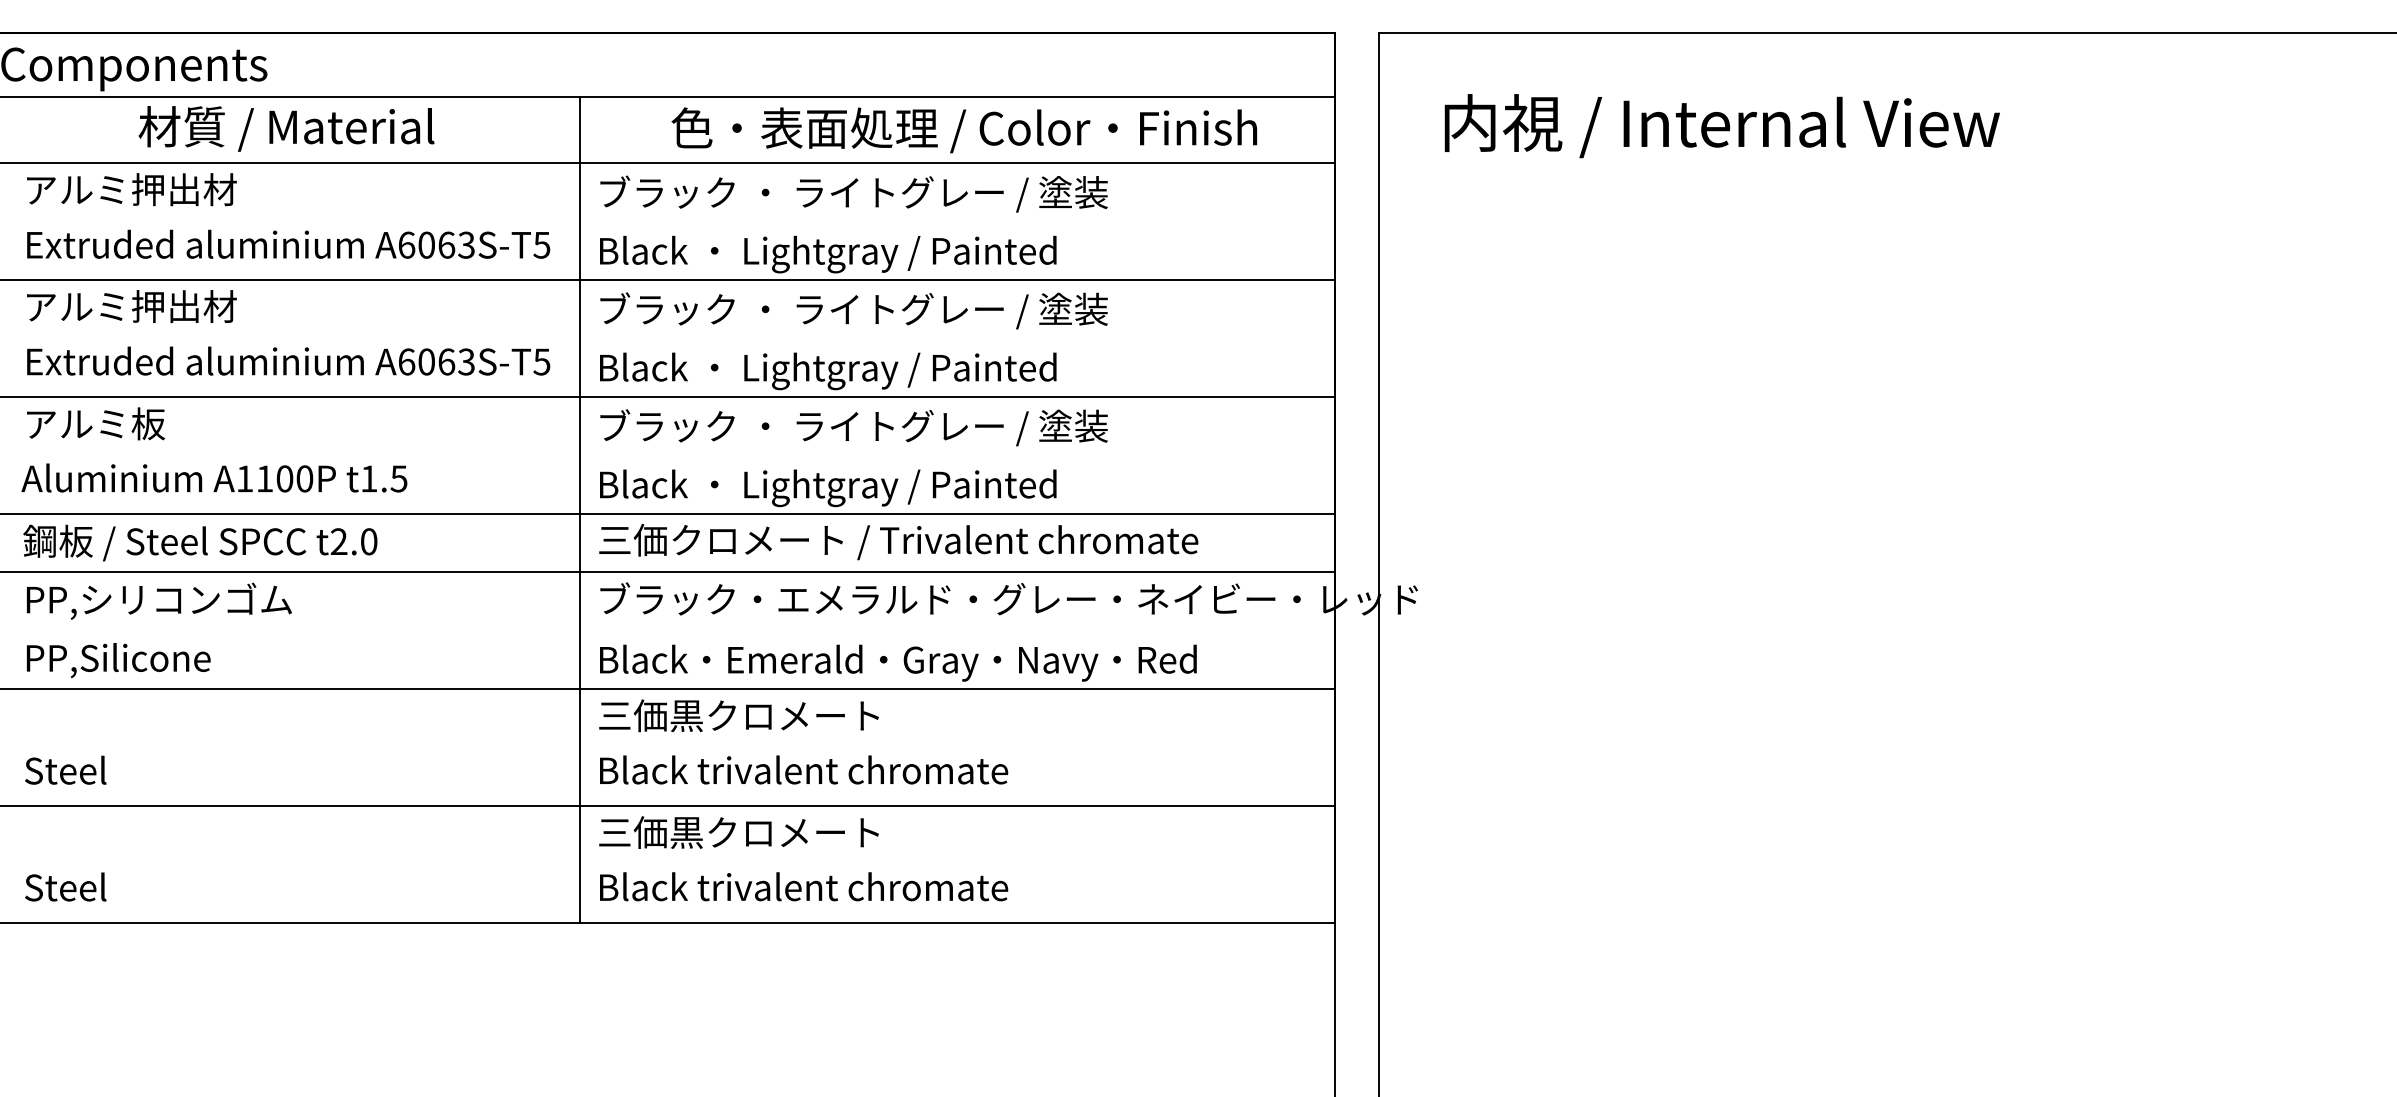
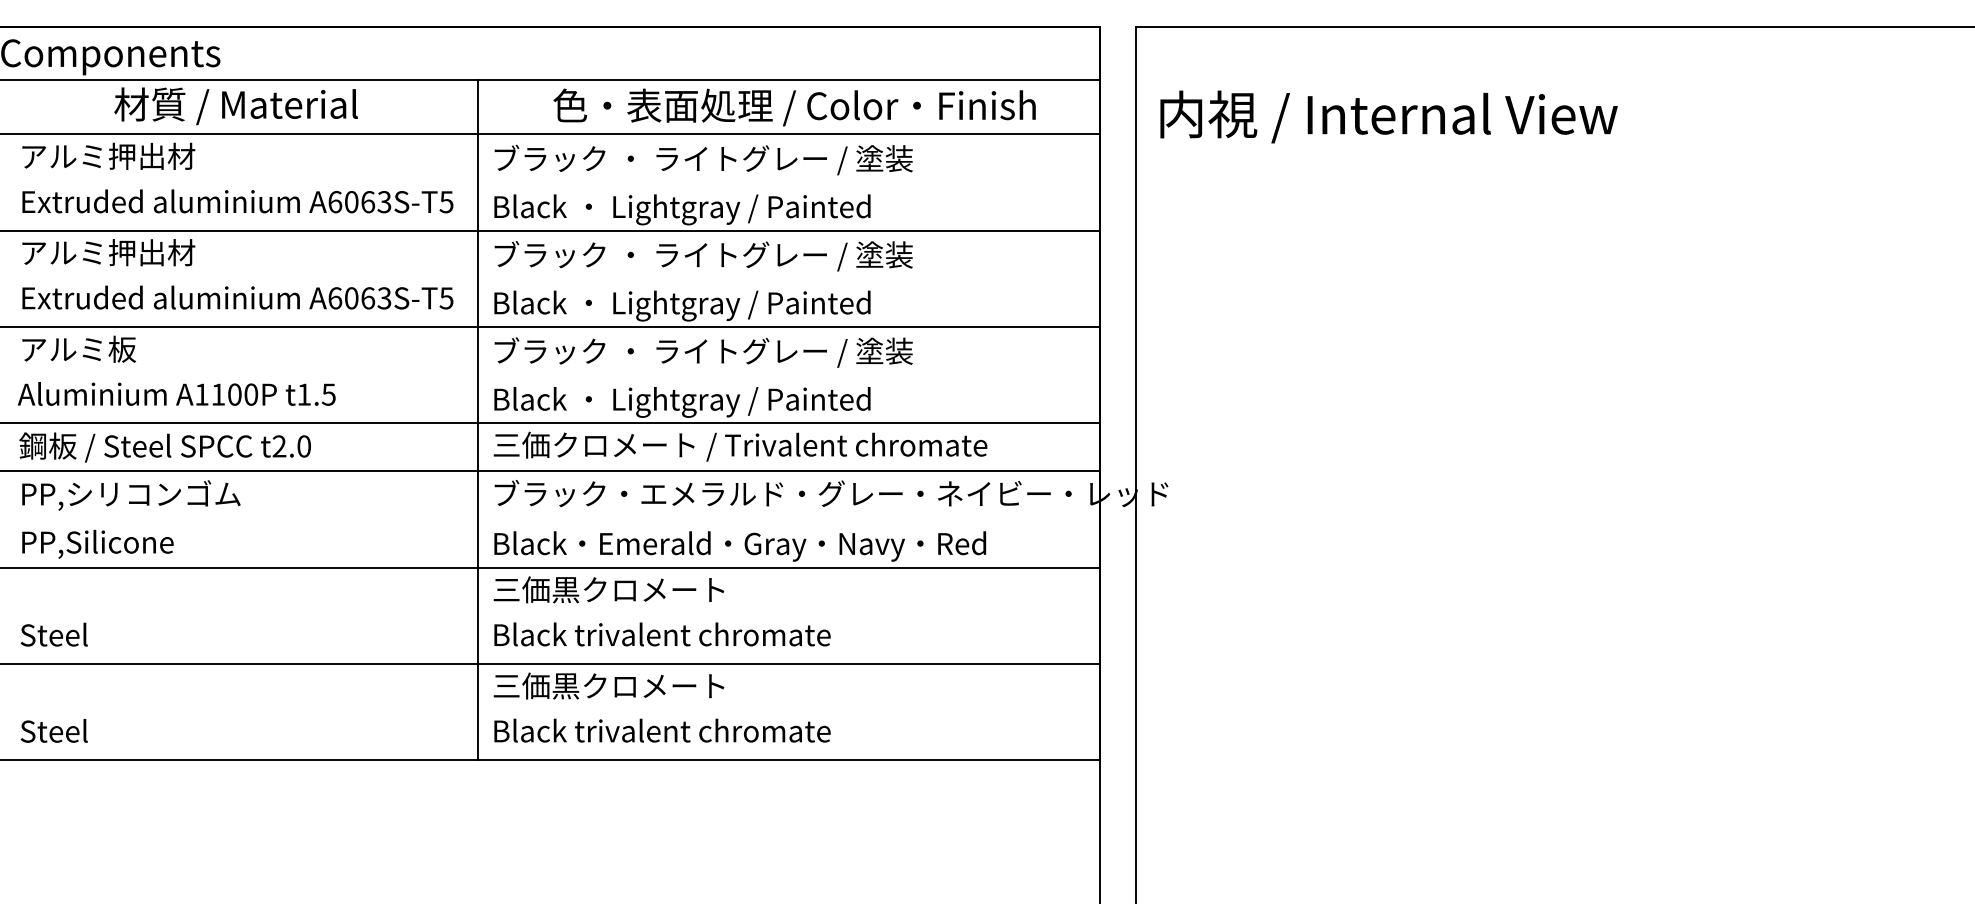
text: (1721, 125) -> (1388, 116), moved

